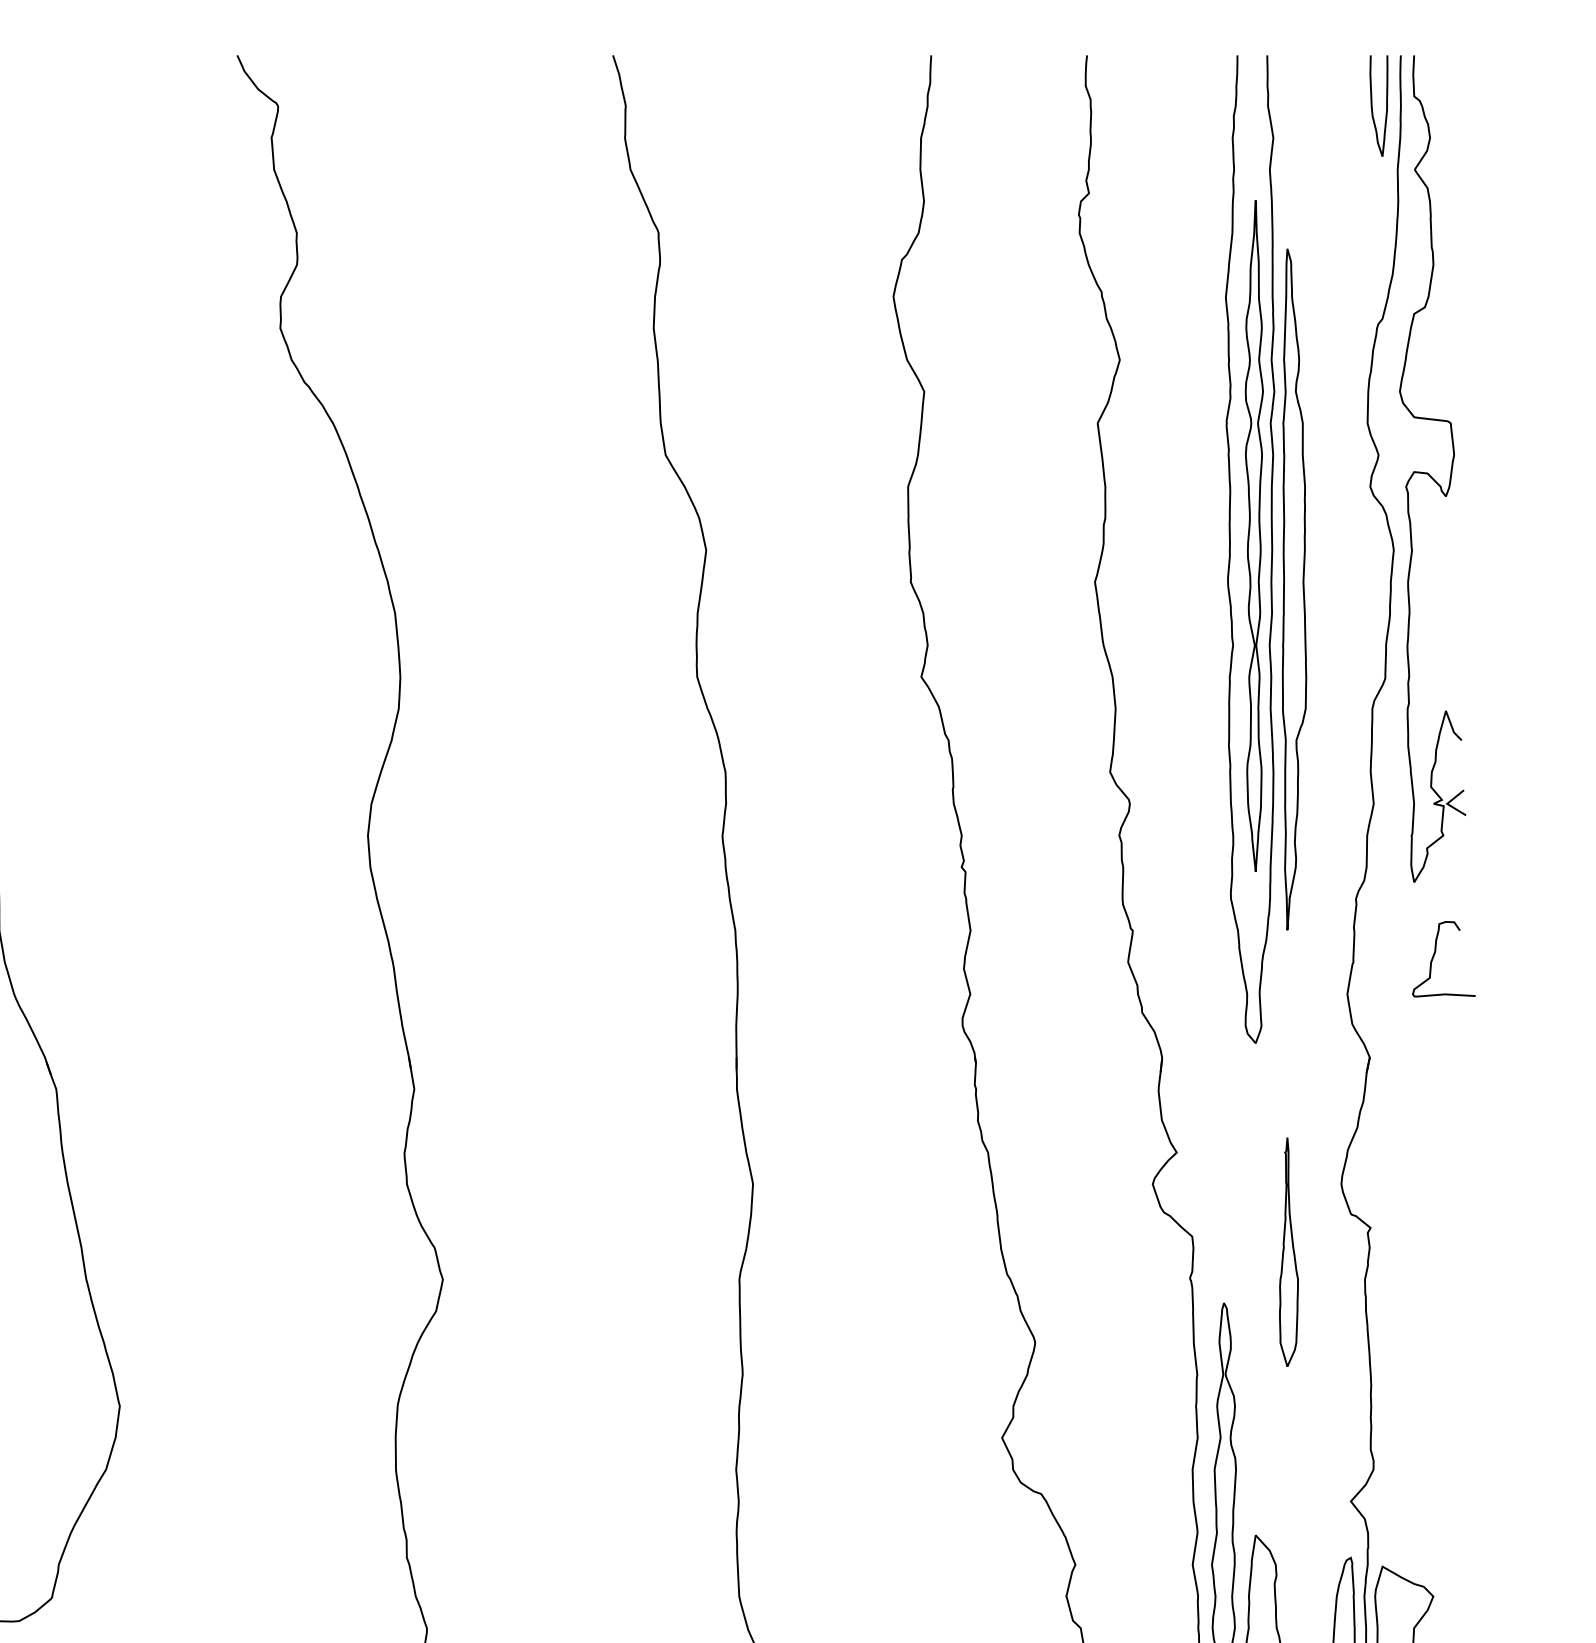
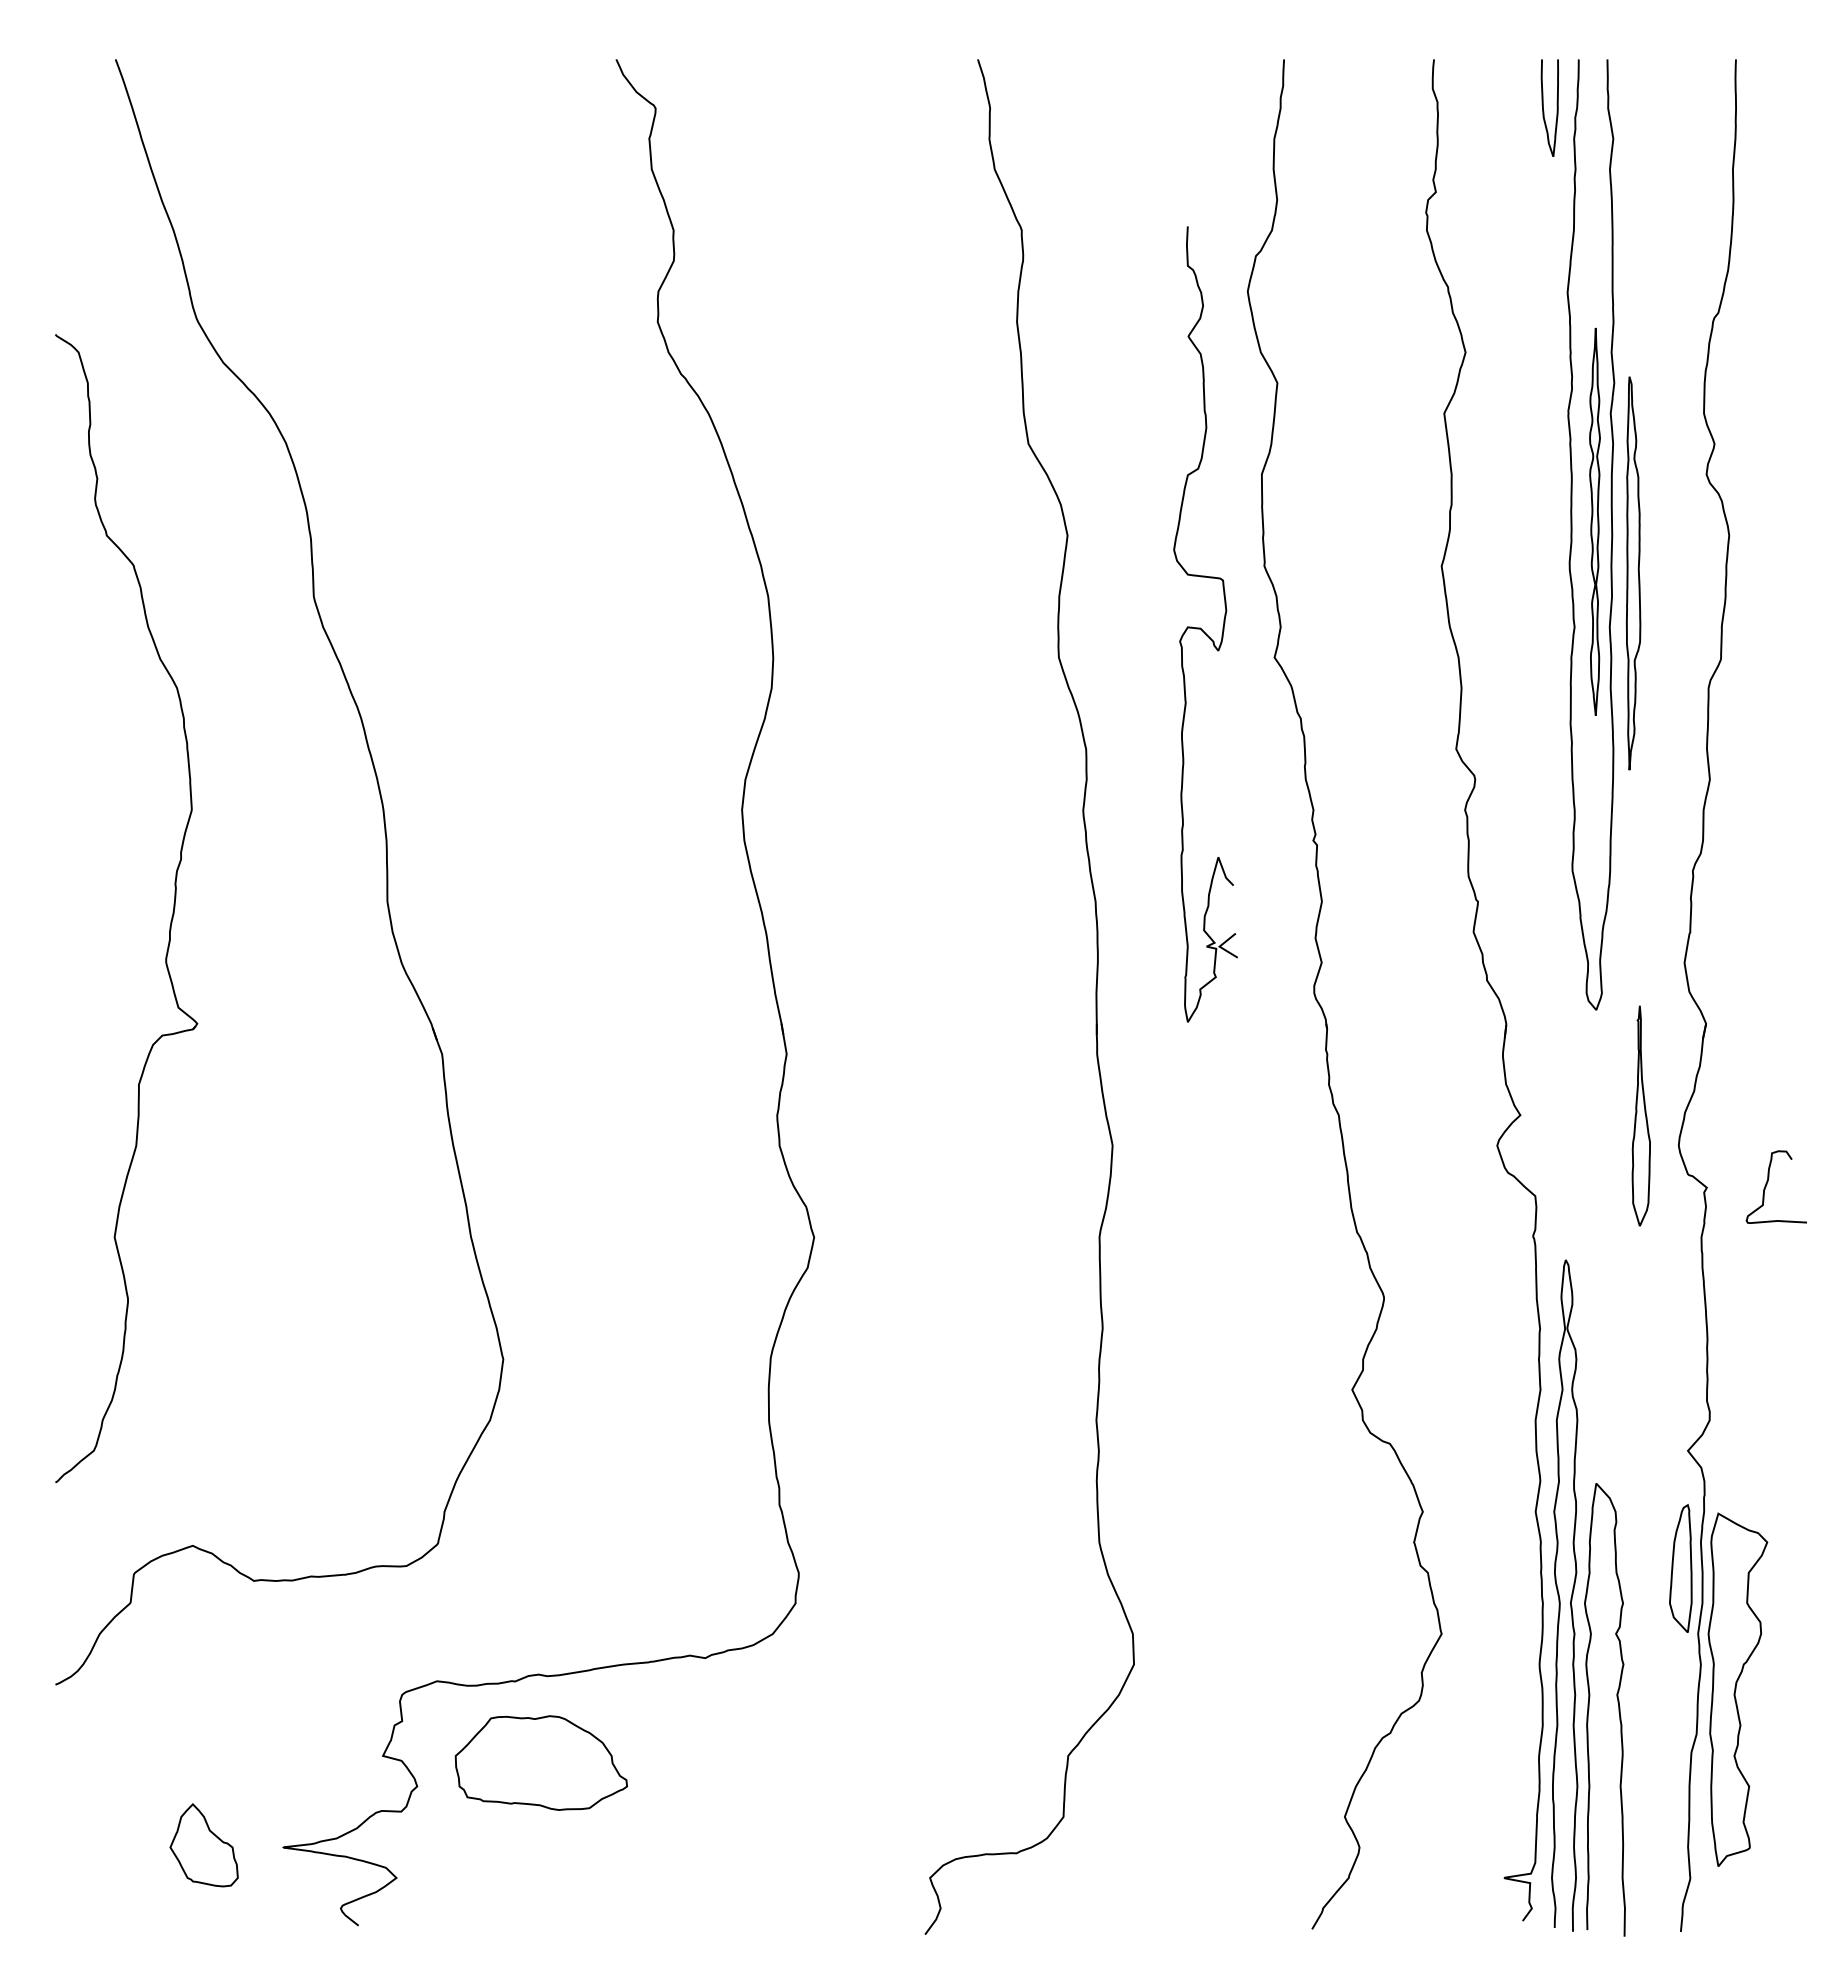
part: (1378, 105) -> (1549, 107), moved
part: (1432, 469) -> (1205, 624), moved
part: (1253, 535) -> (1594, 521), size x0.6
part: (1294, 589) -> (1633, 573), size x0.6
curve: (1434, 956) -> (1767, 1184), moved
part: (1288, 1251) -> (1640, 1115), moved

